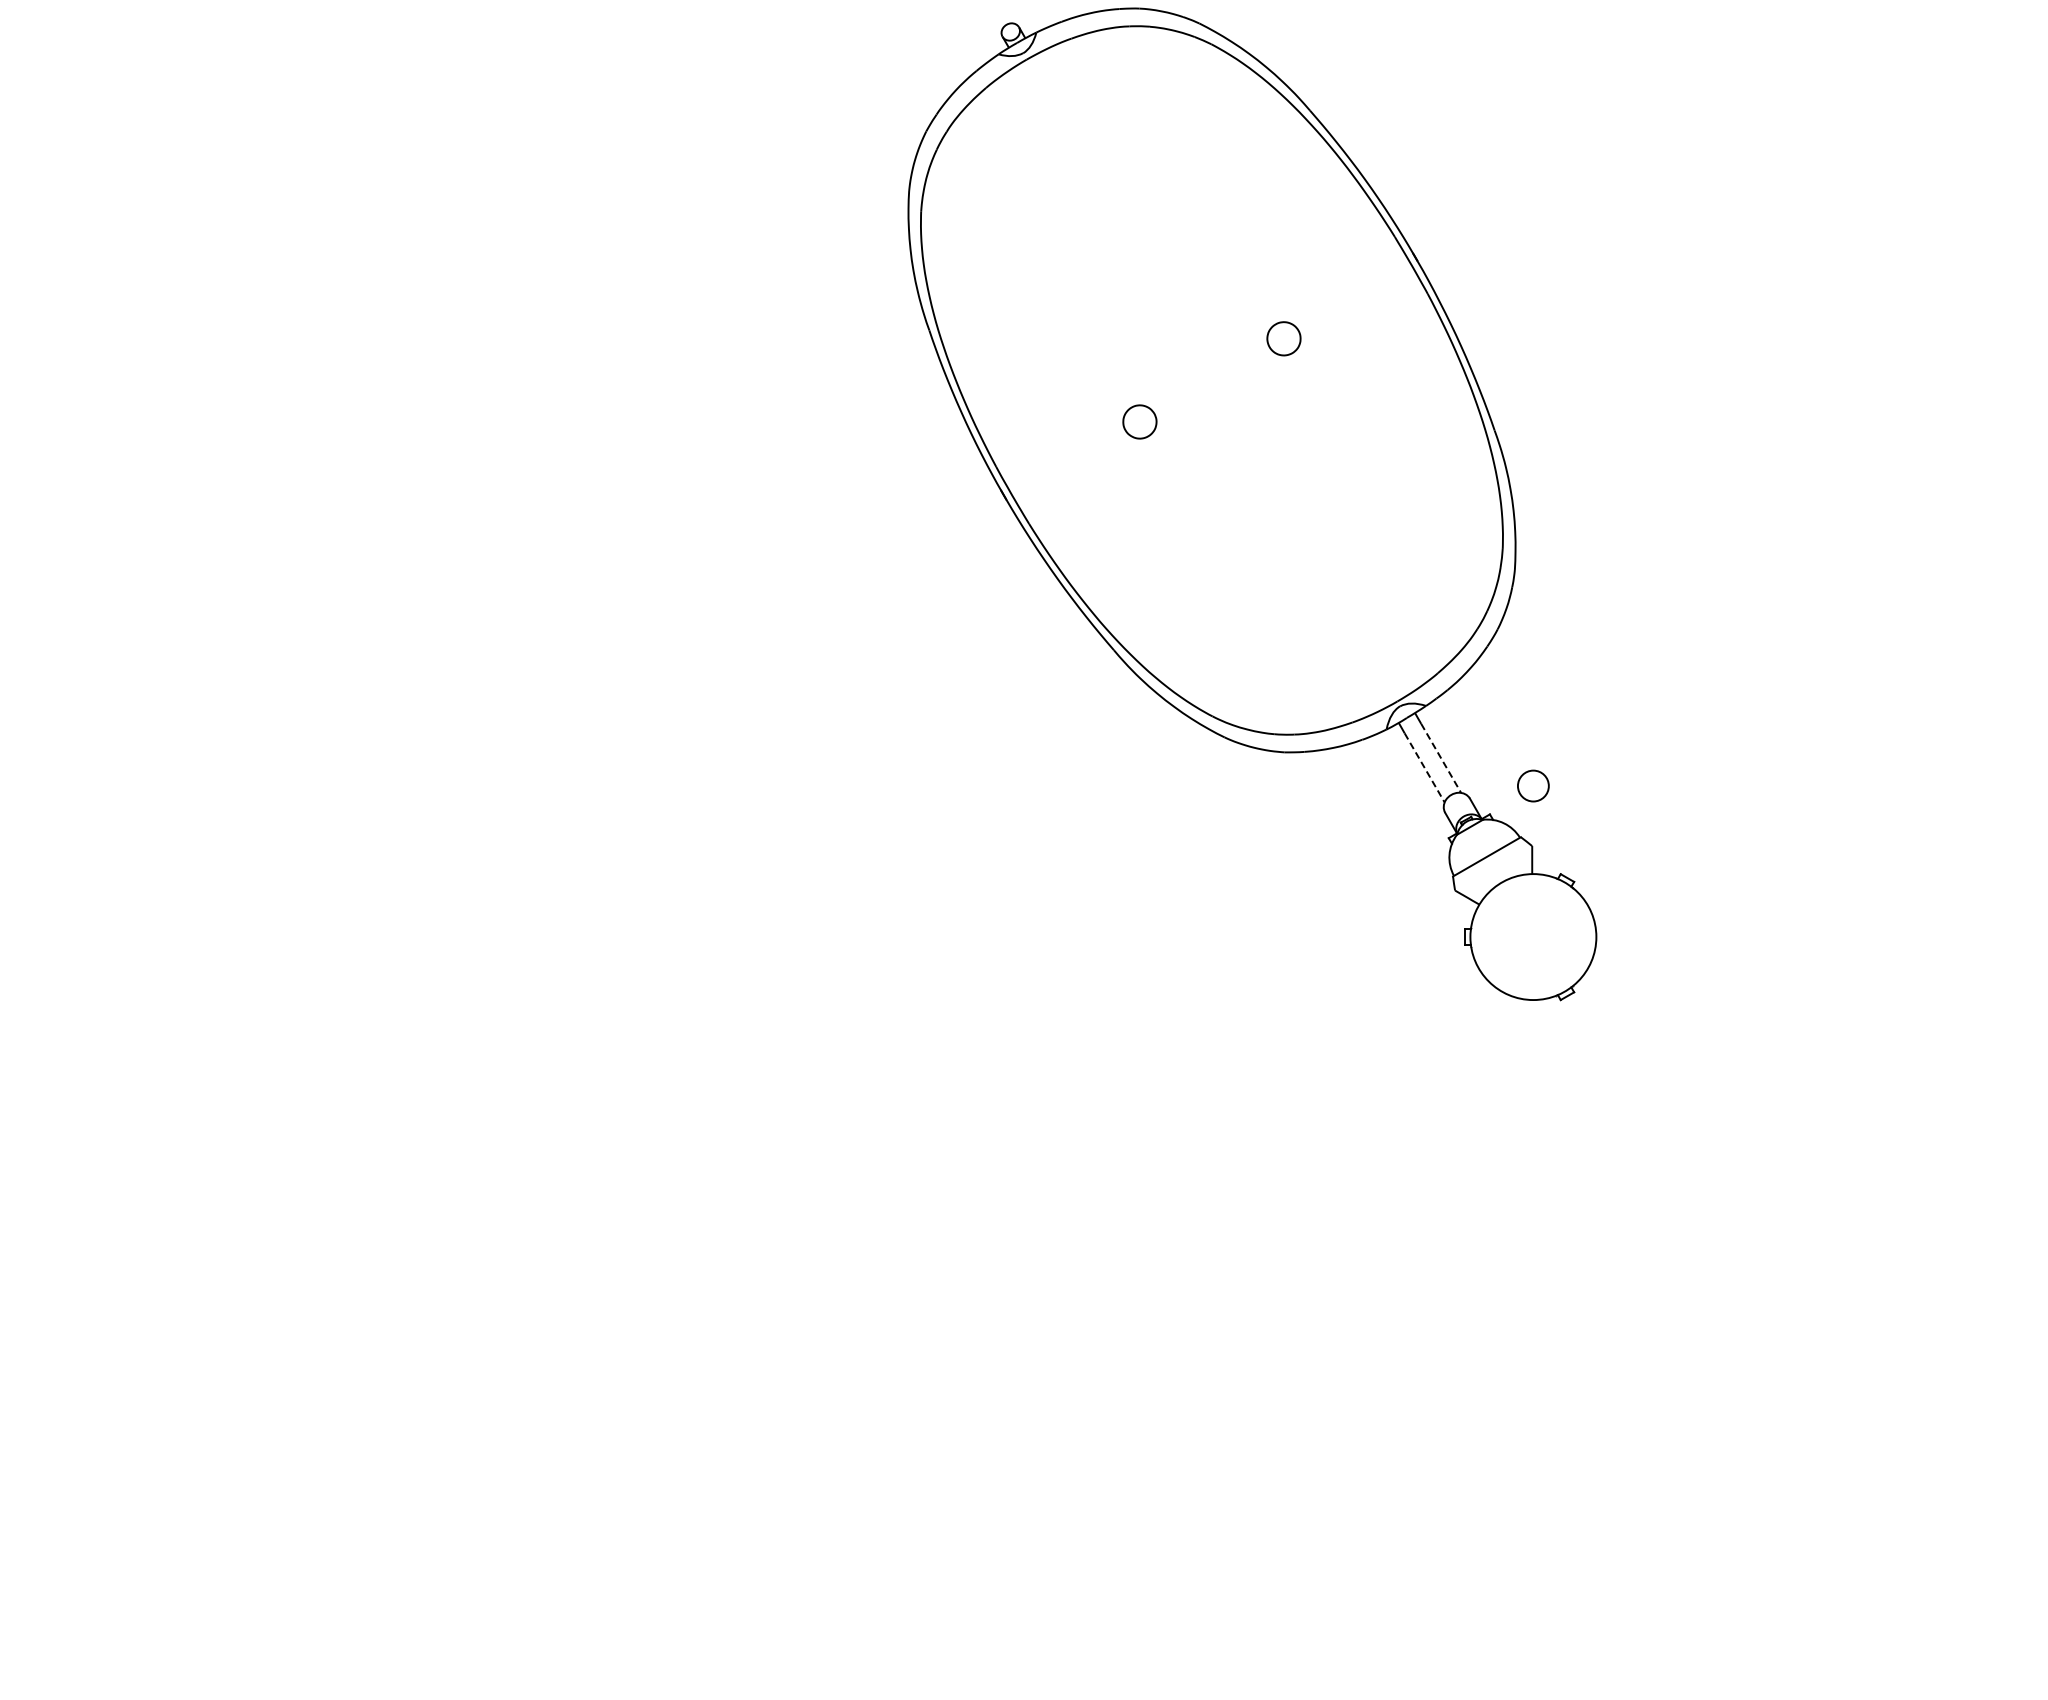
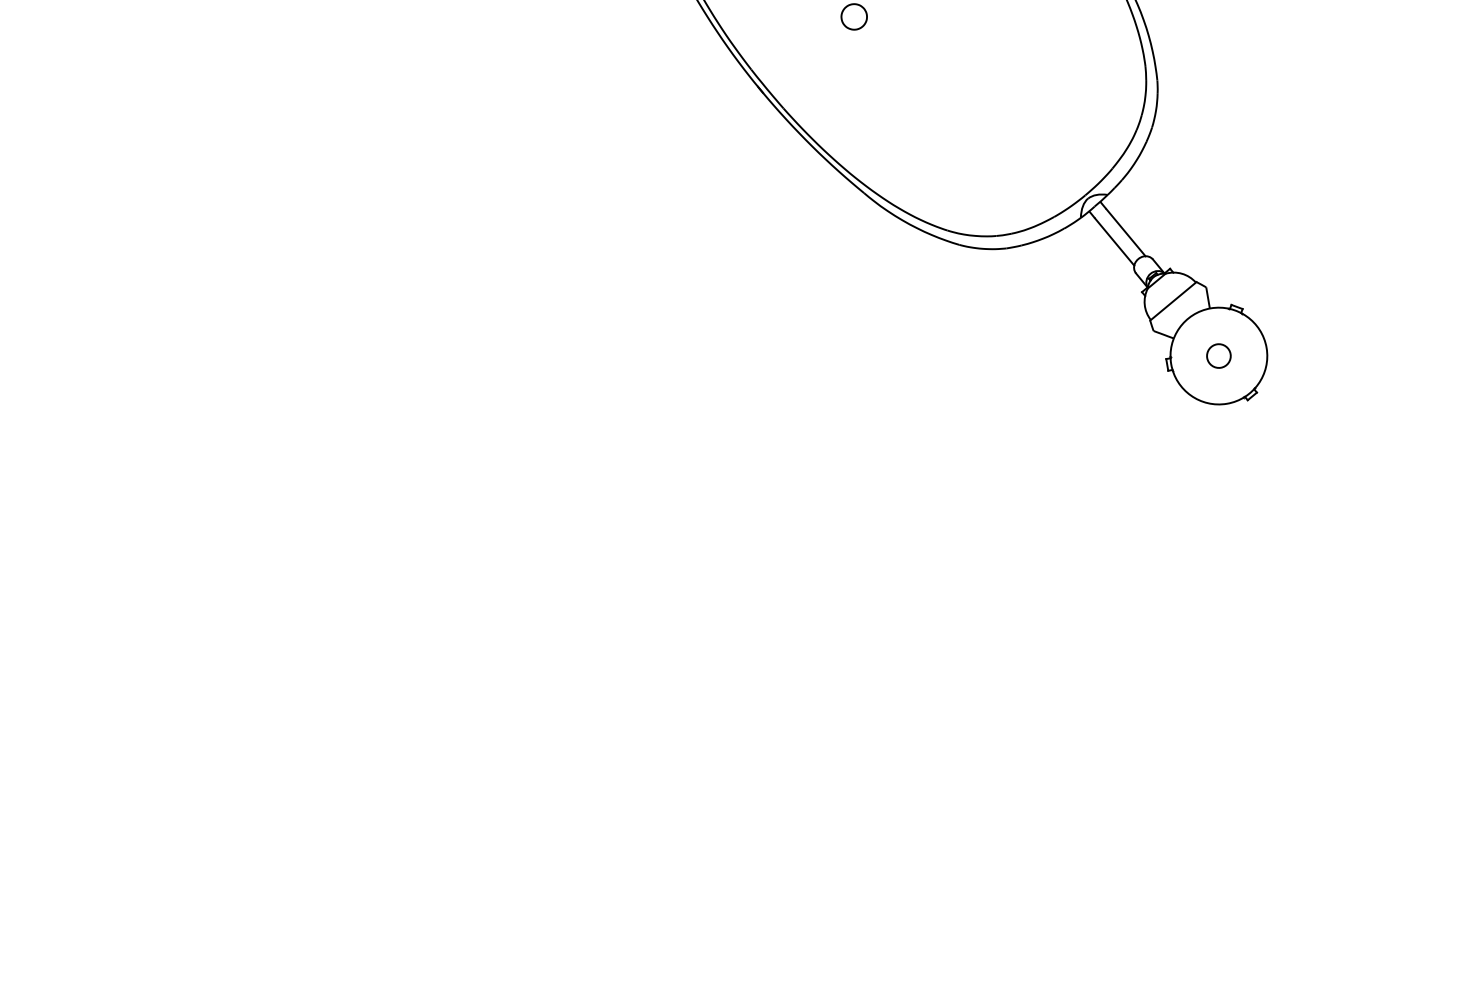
line: (1441, 758) -> (1126, 232), dashed -> solid
line: (1424, 767) -> (1114, 241), dashed -> solid
circle: (1533, 785) -> (1218, 355), moved

